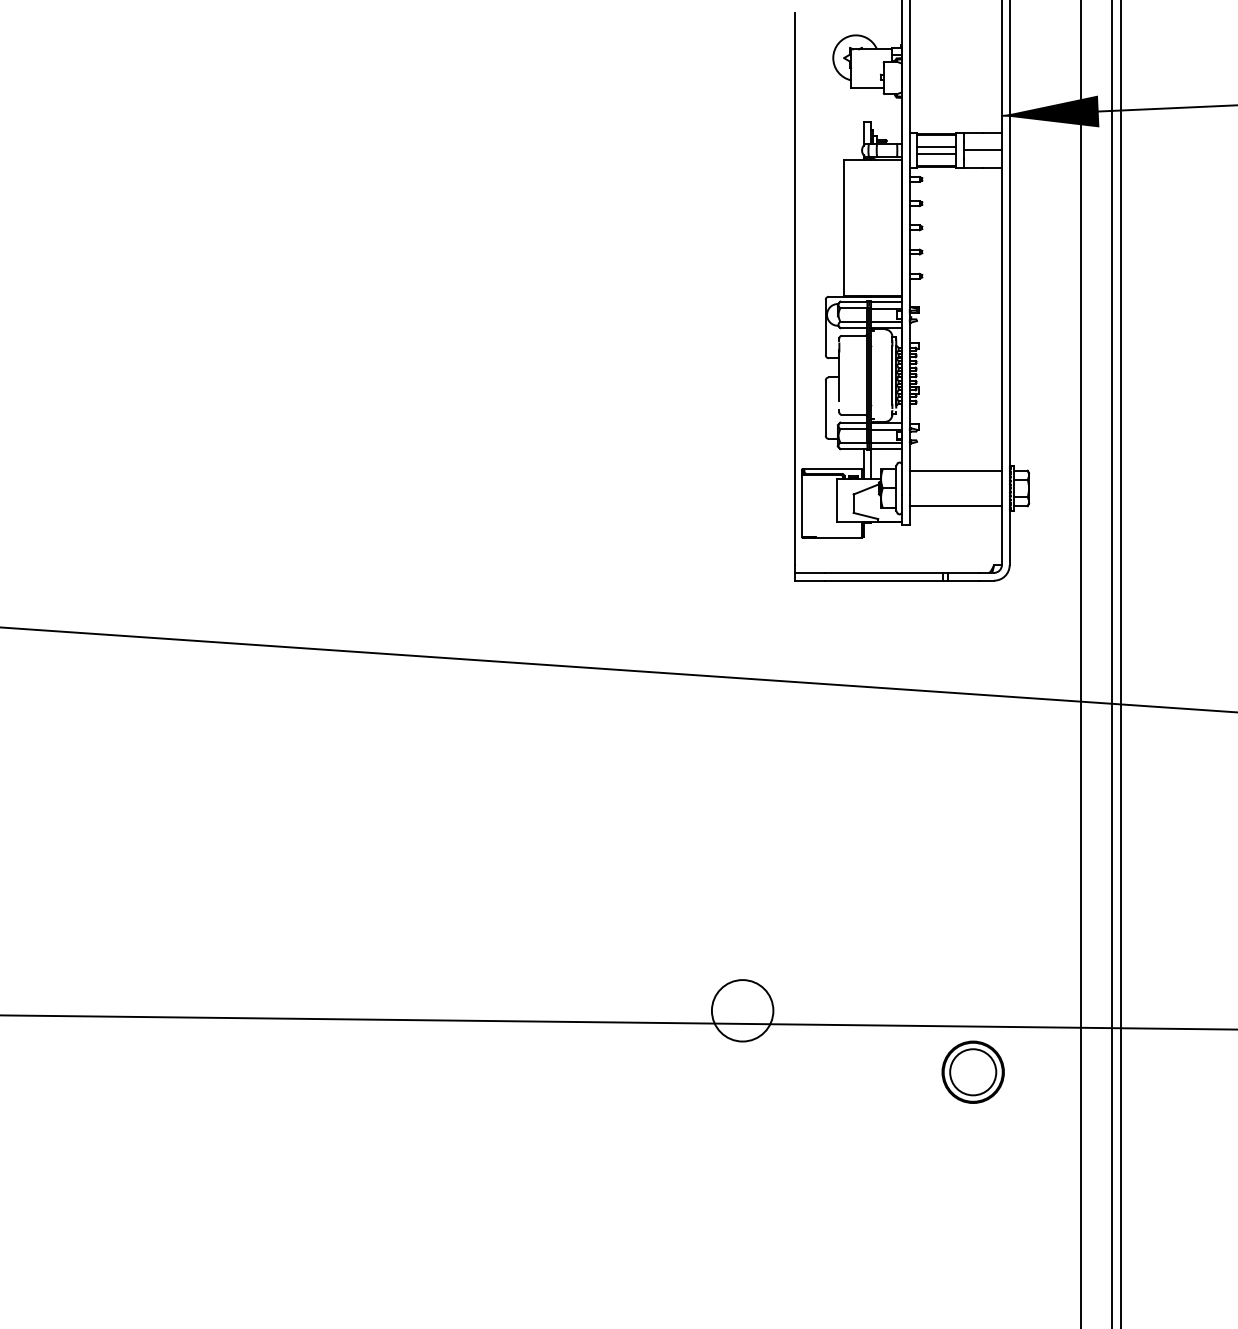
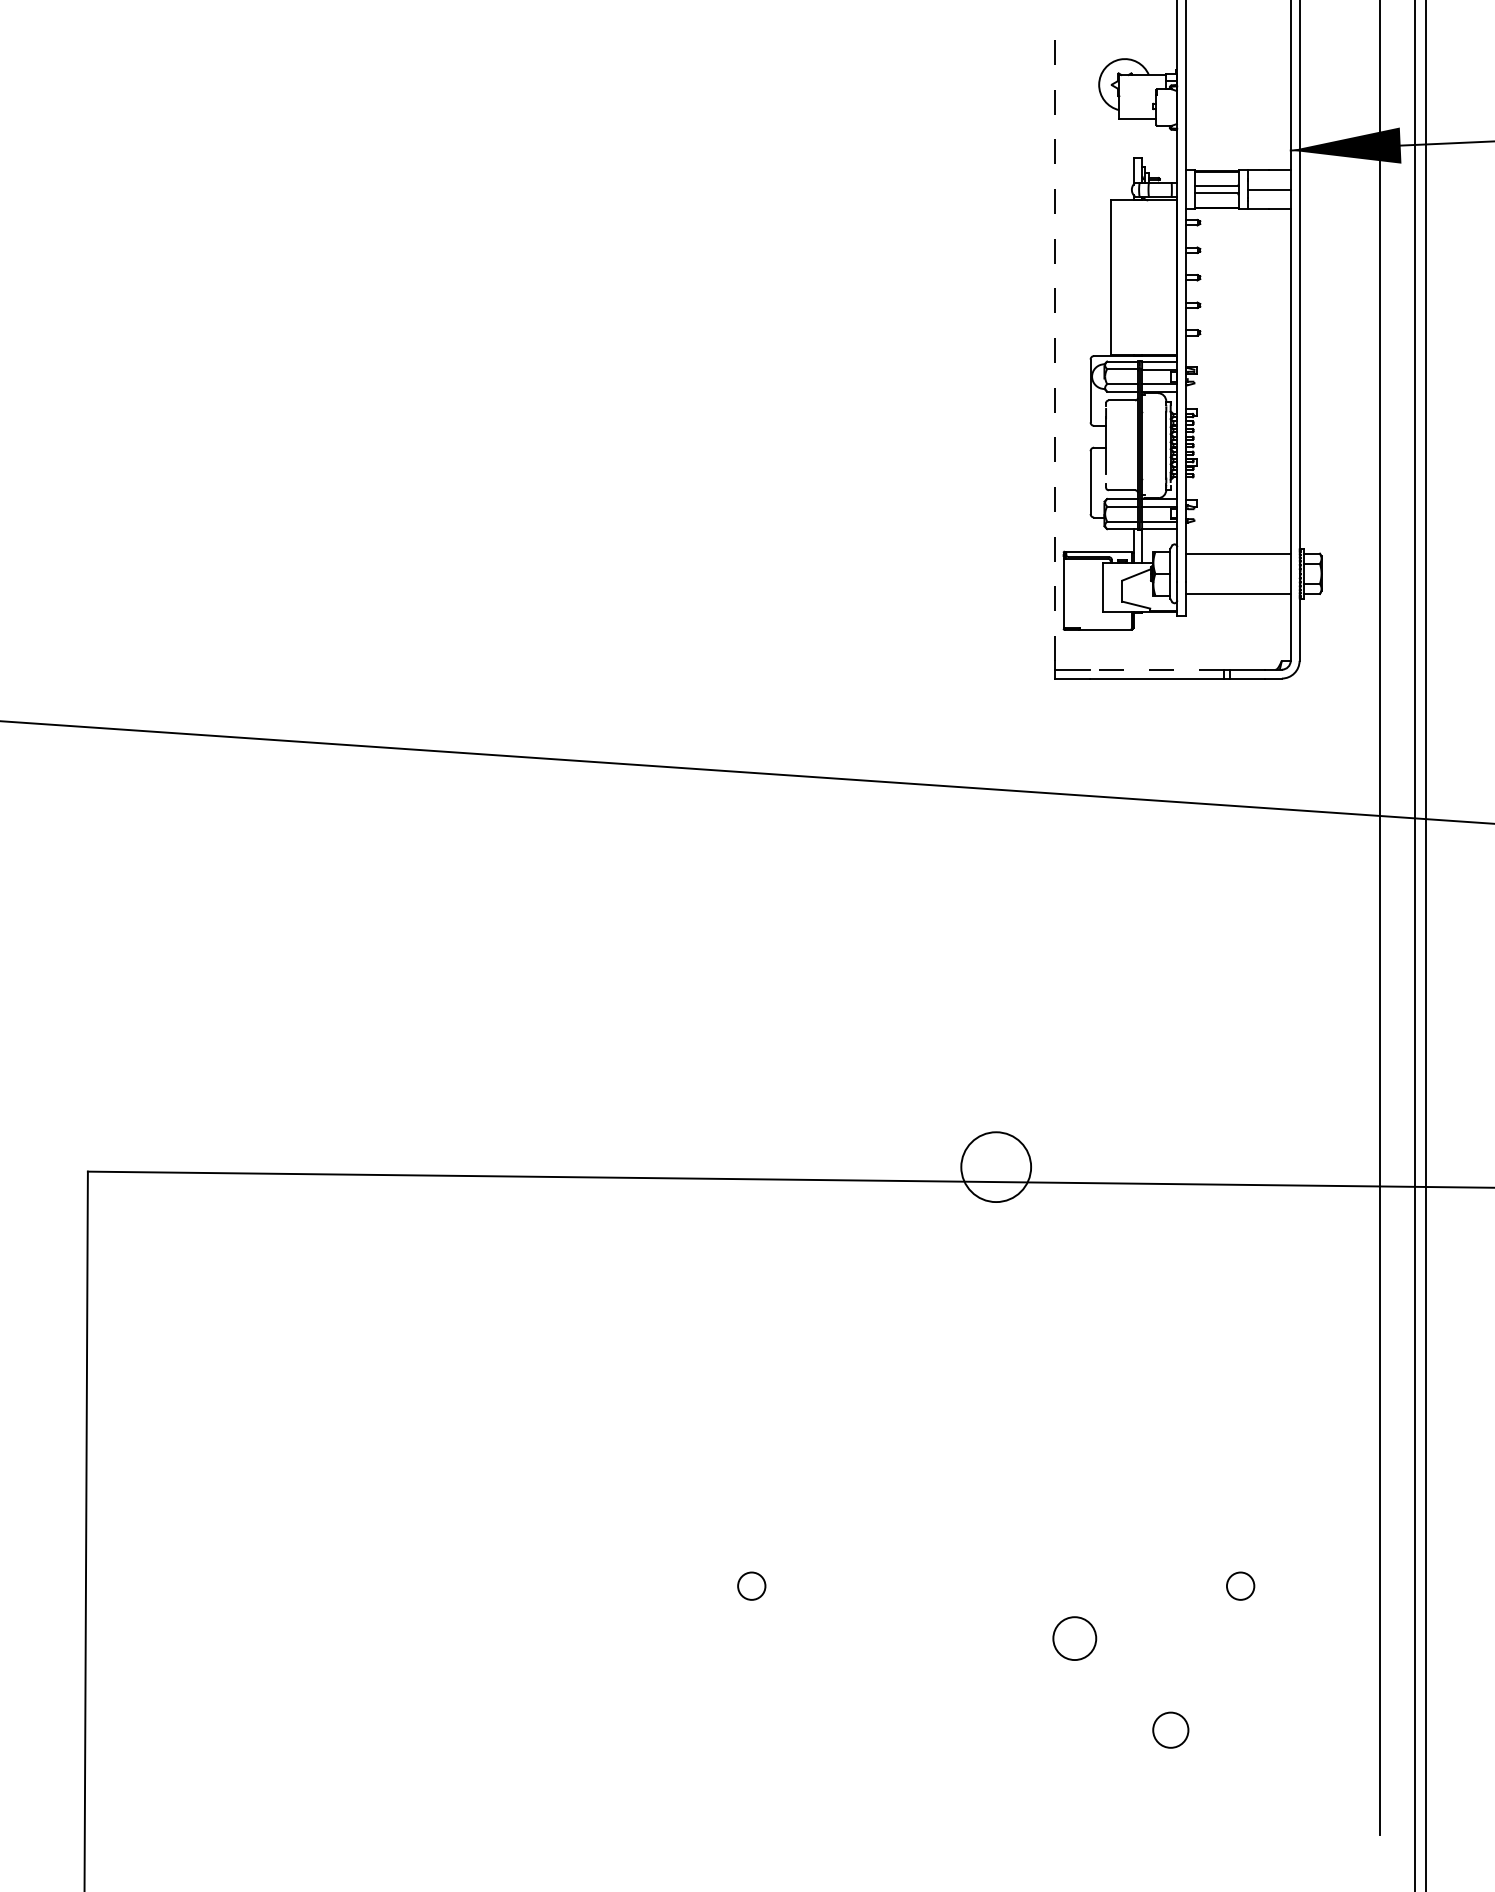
line: (794, 289) -> (1055, 347), solid -> dashed
line: (883, 572) -> (1156, 669), solid -> dashed
part: (972, 1071) -> (1257, 1236), removed

